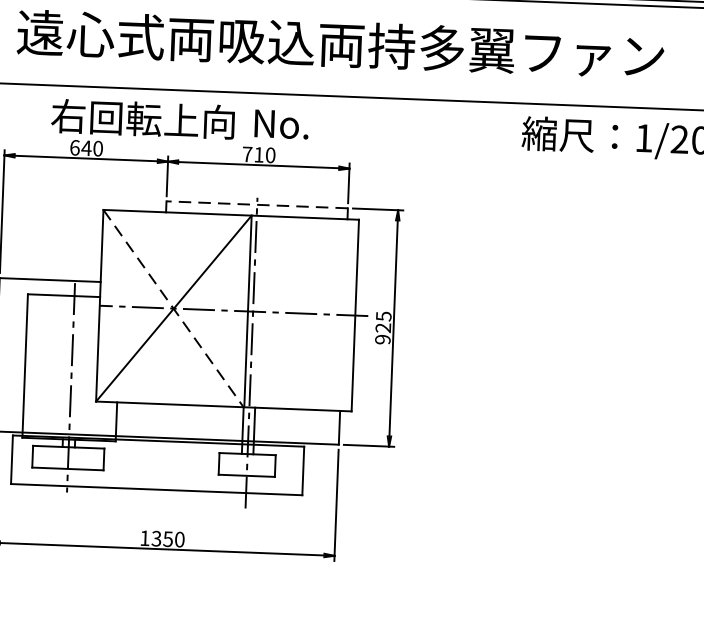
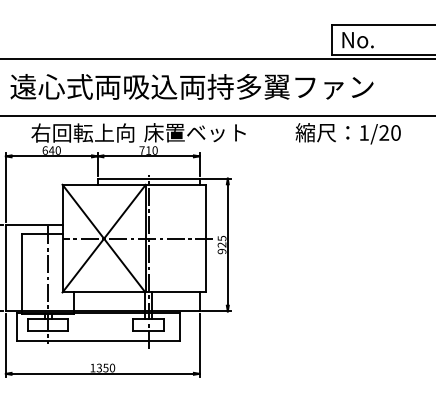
text: (341, 125) -> (194, 132), No. -> 床置ベット
line: (256, 204) -> (148, 178), dashed -> solid
line: (174, 308) -> (104, 238), dashed -> solid

